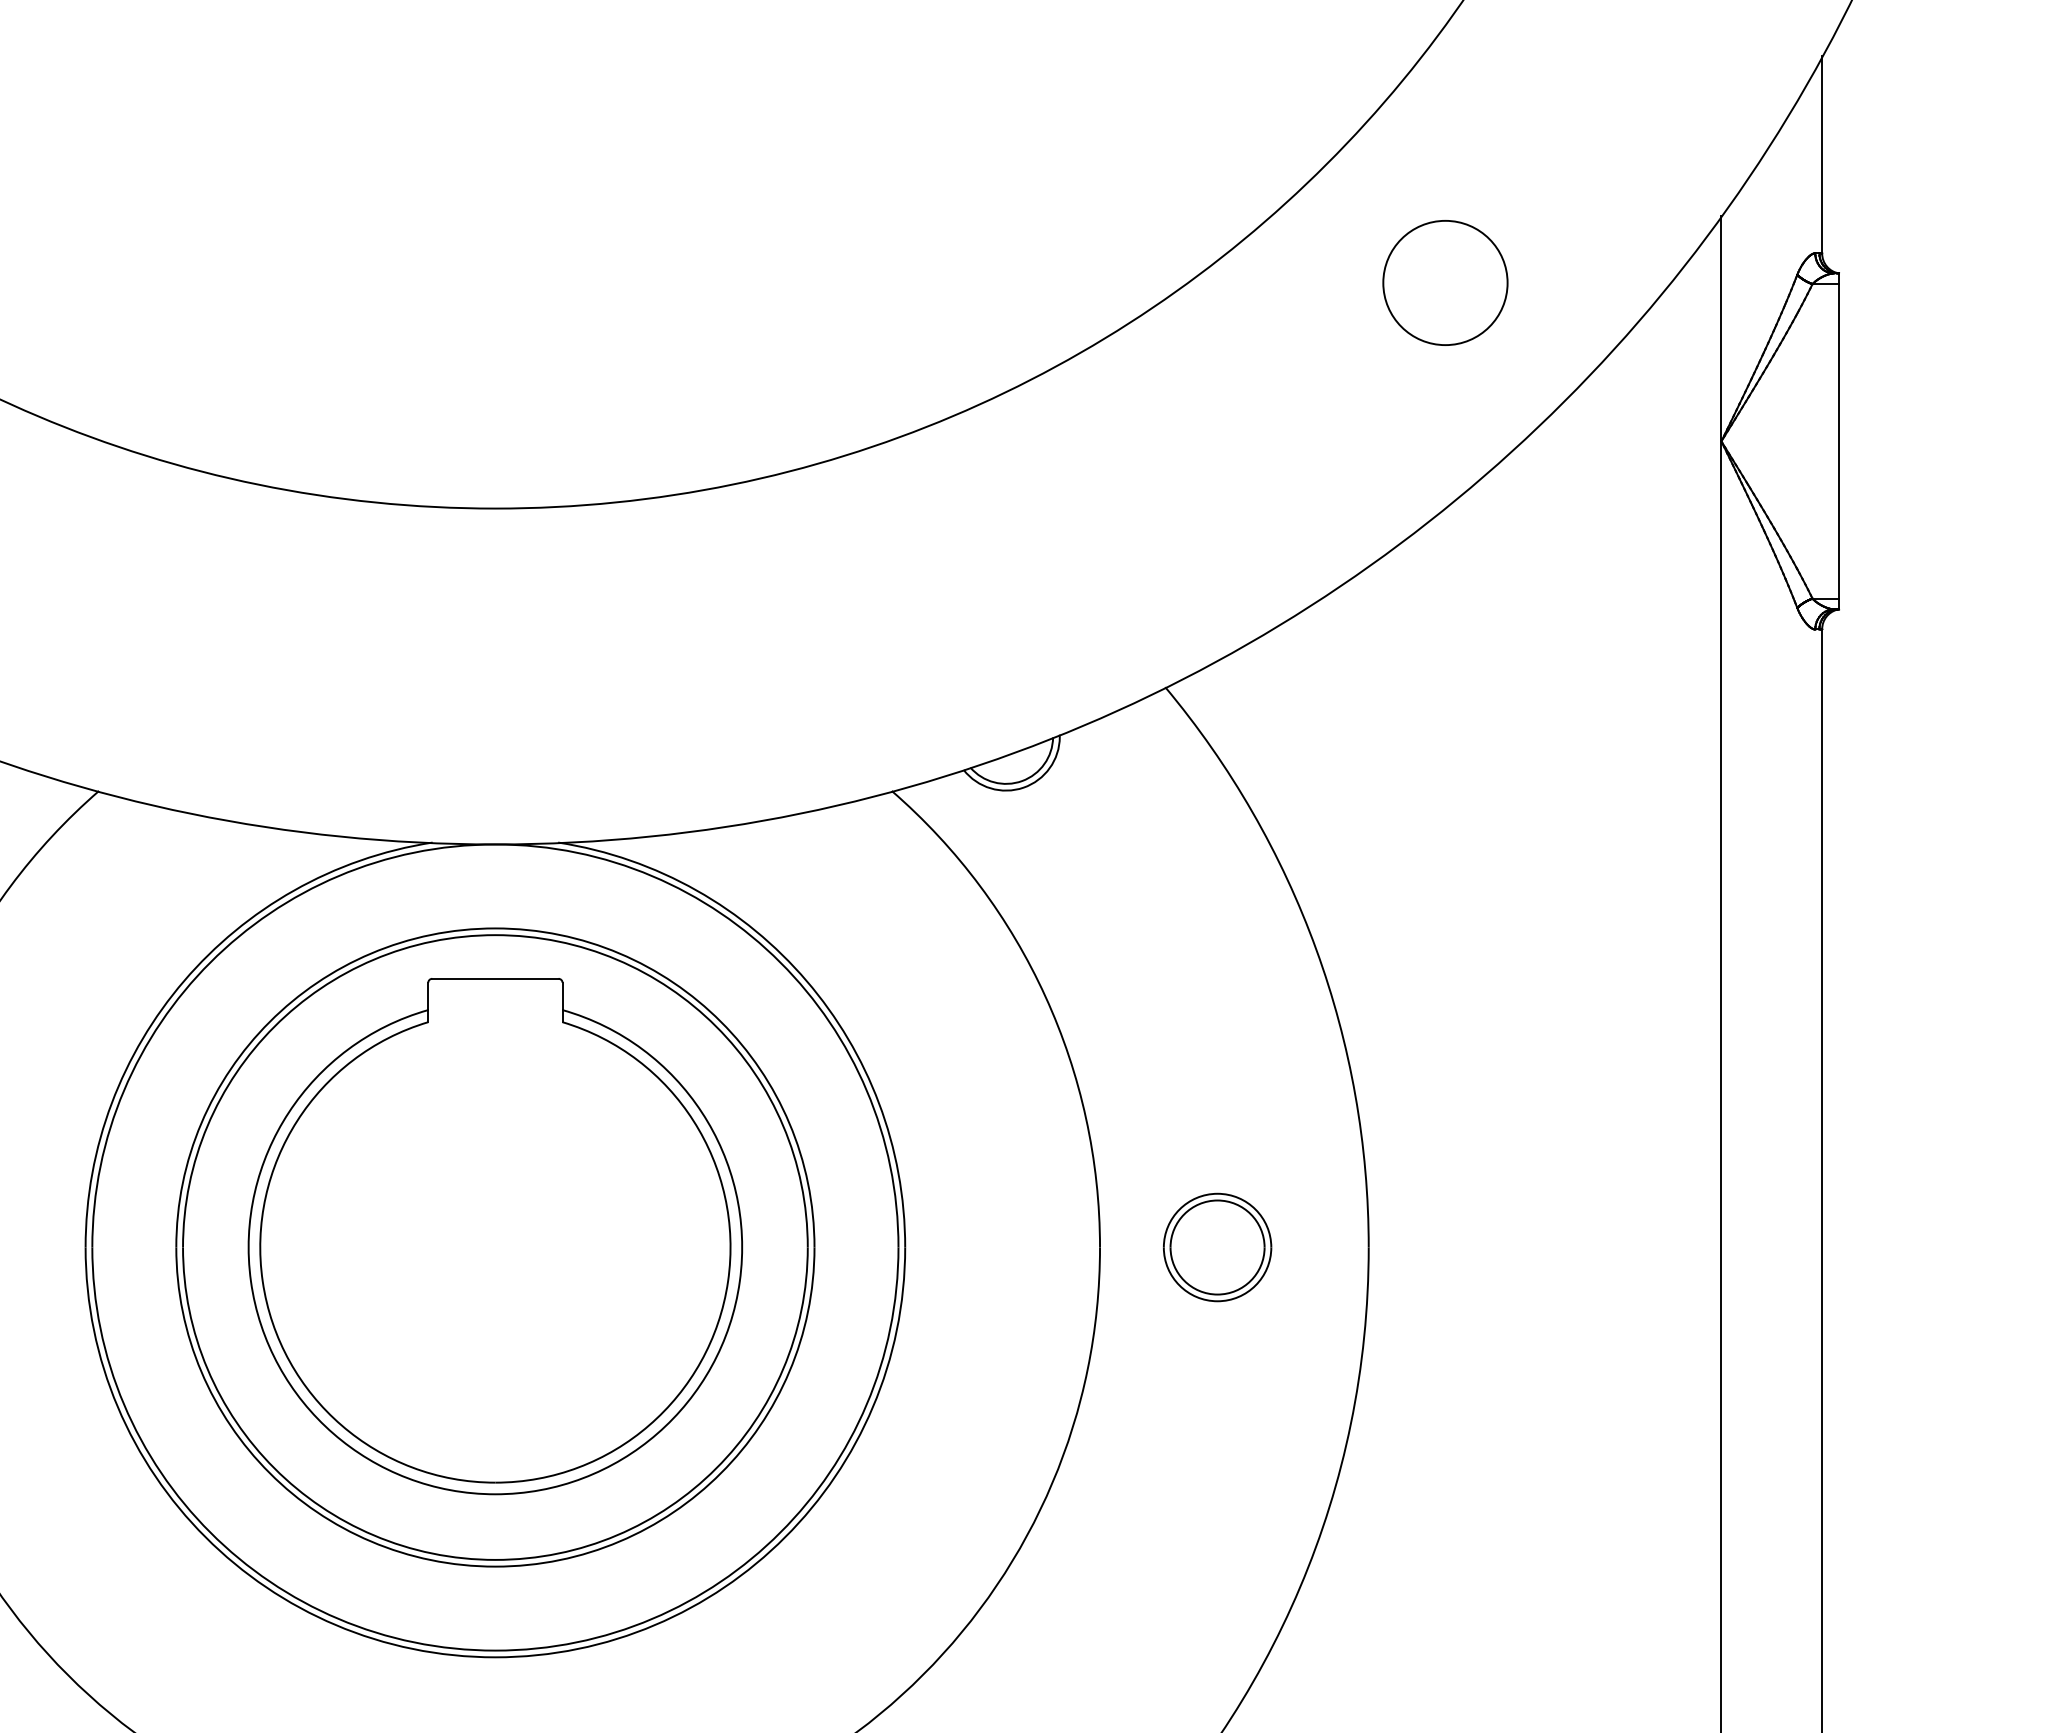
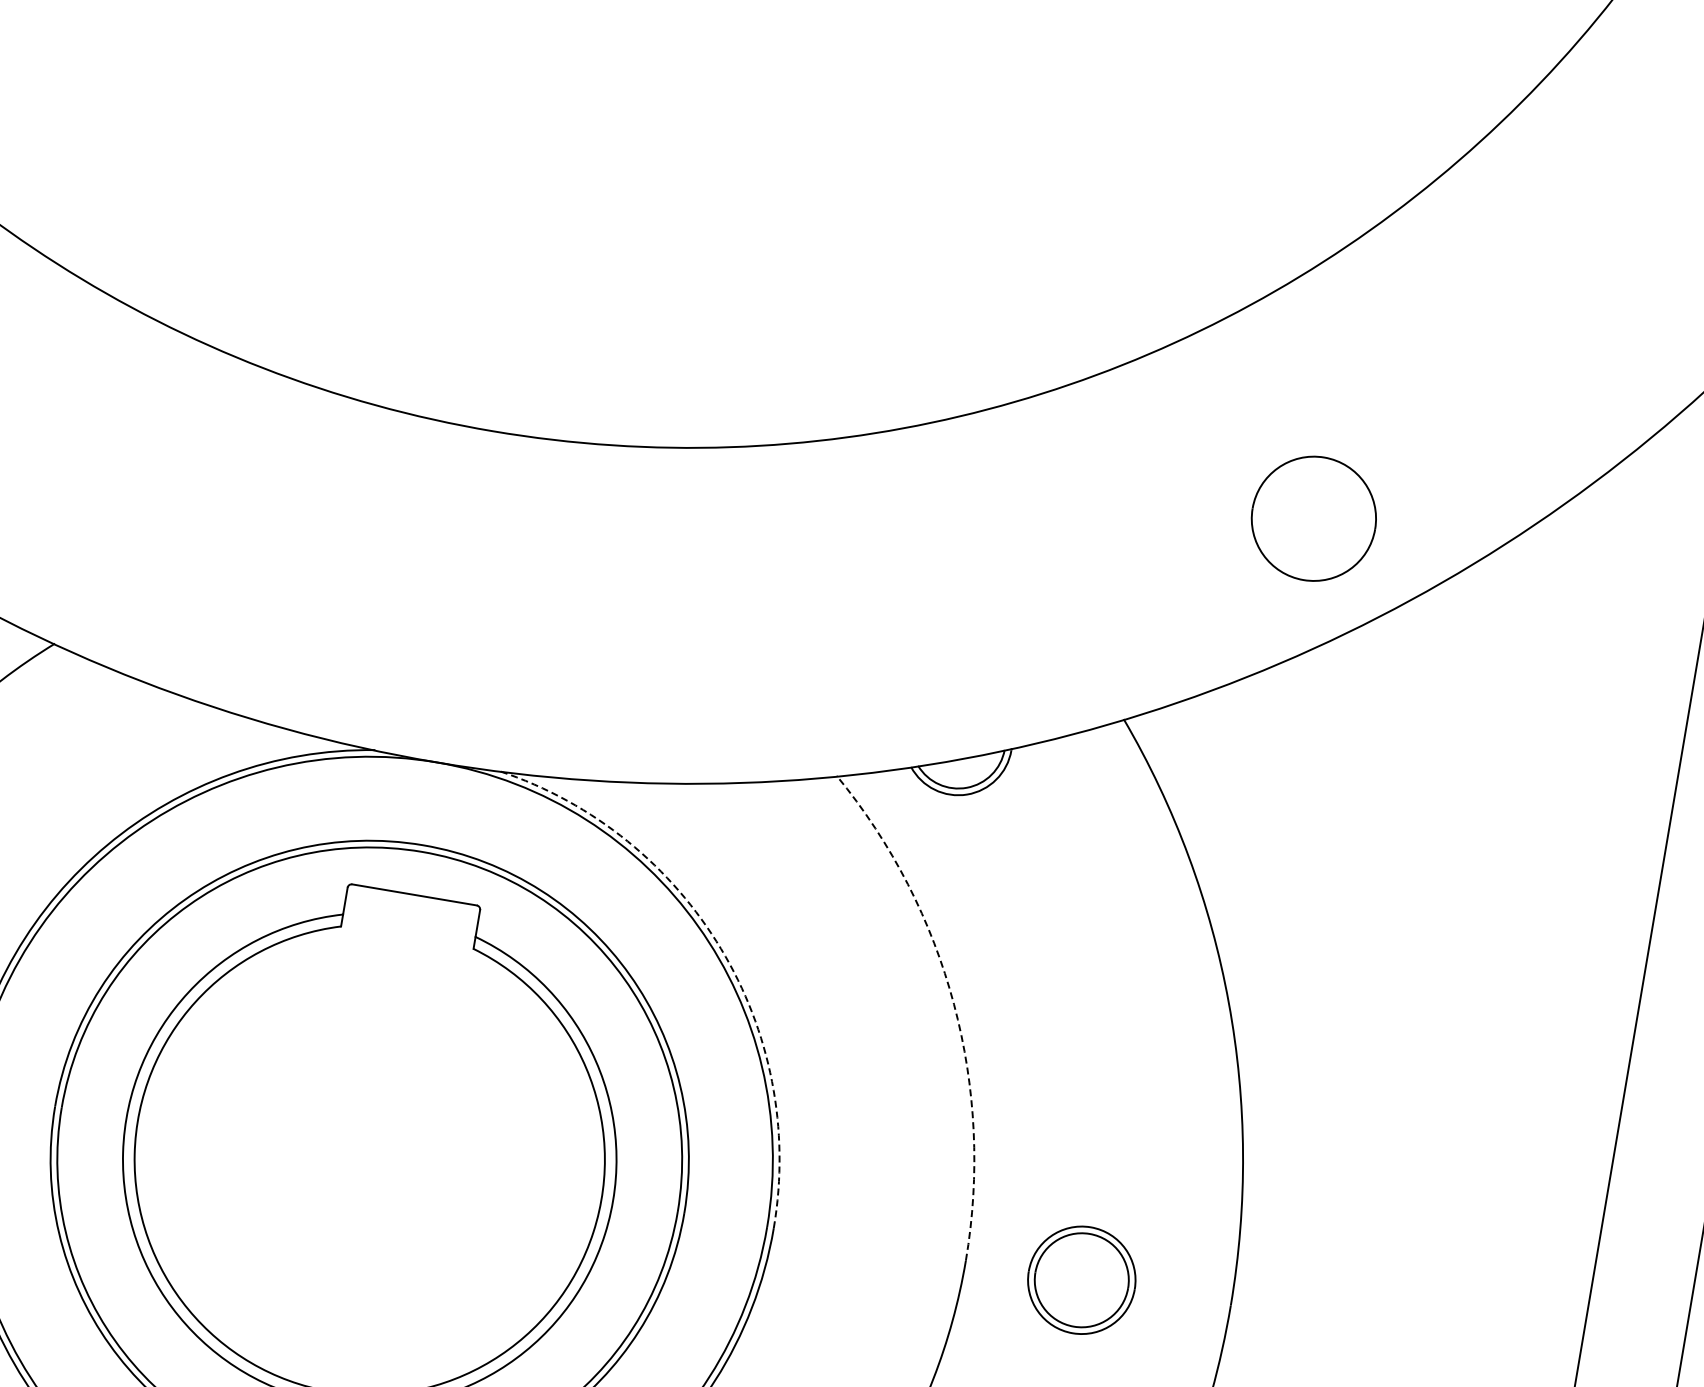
part: (1445, 282) -> (1314, 518), moved
arc: (806, 980) -> (721, 948), solid -> dashed
arc: (1045, 996) -> (954, 1004), solid -> dashed

